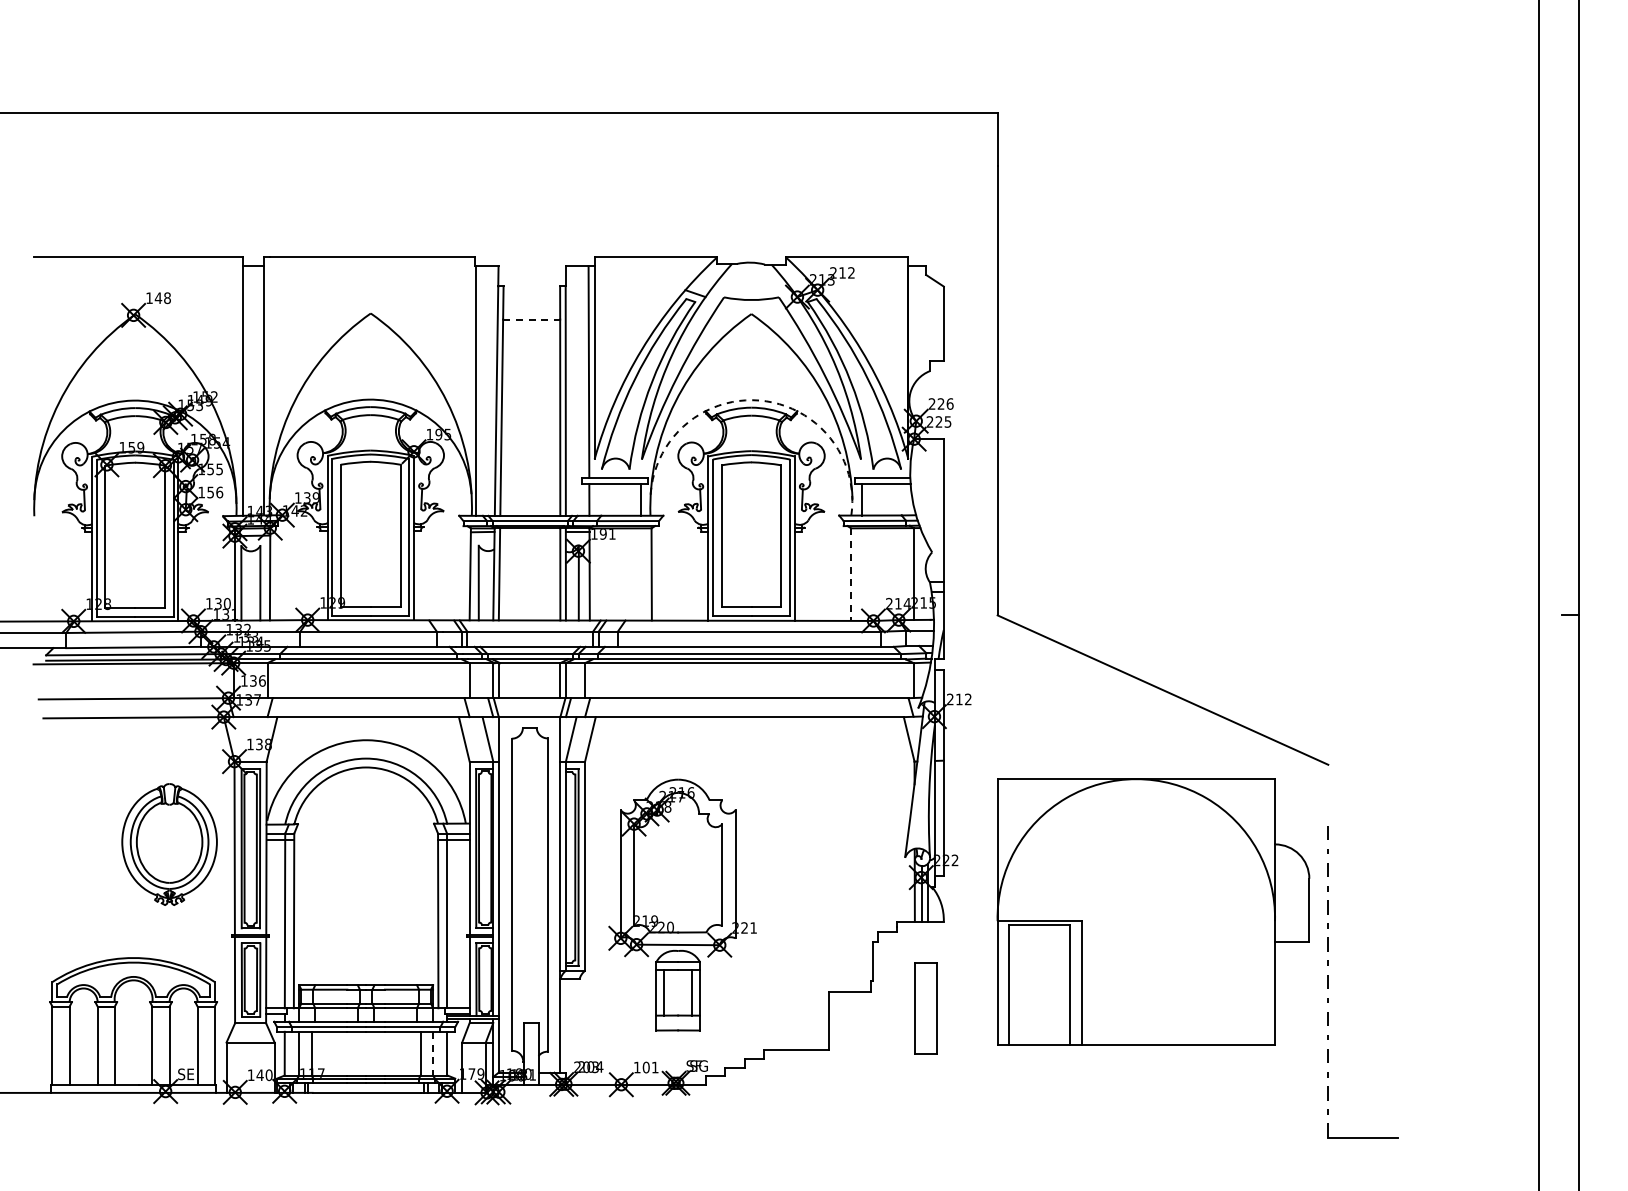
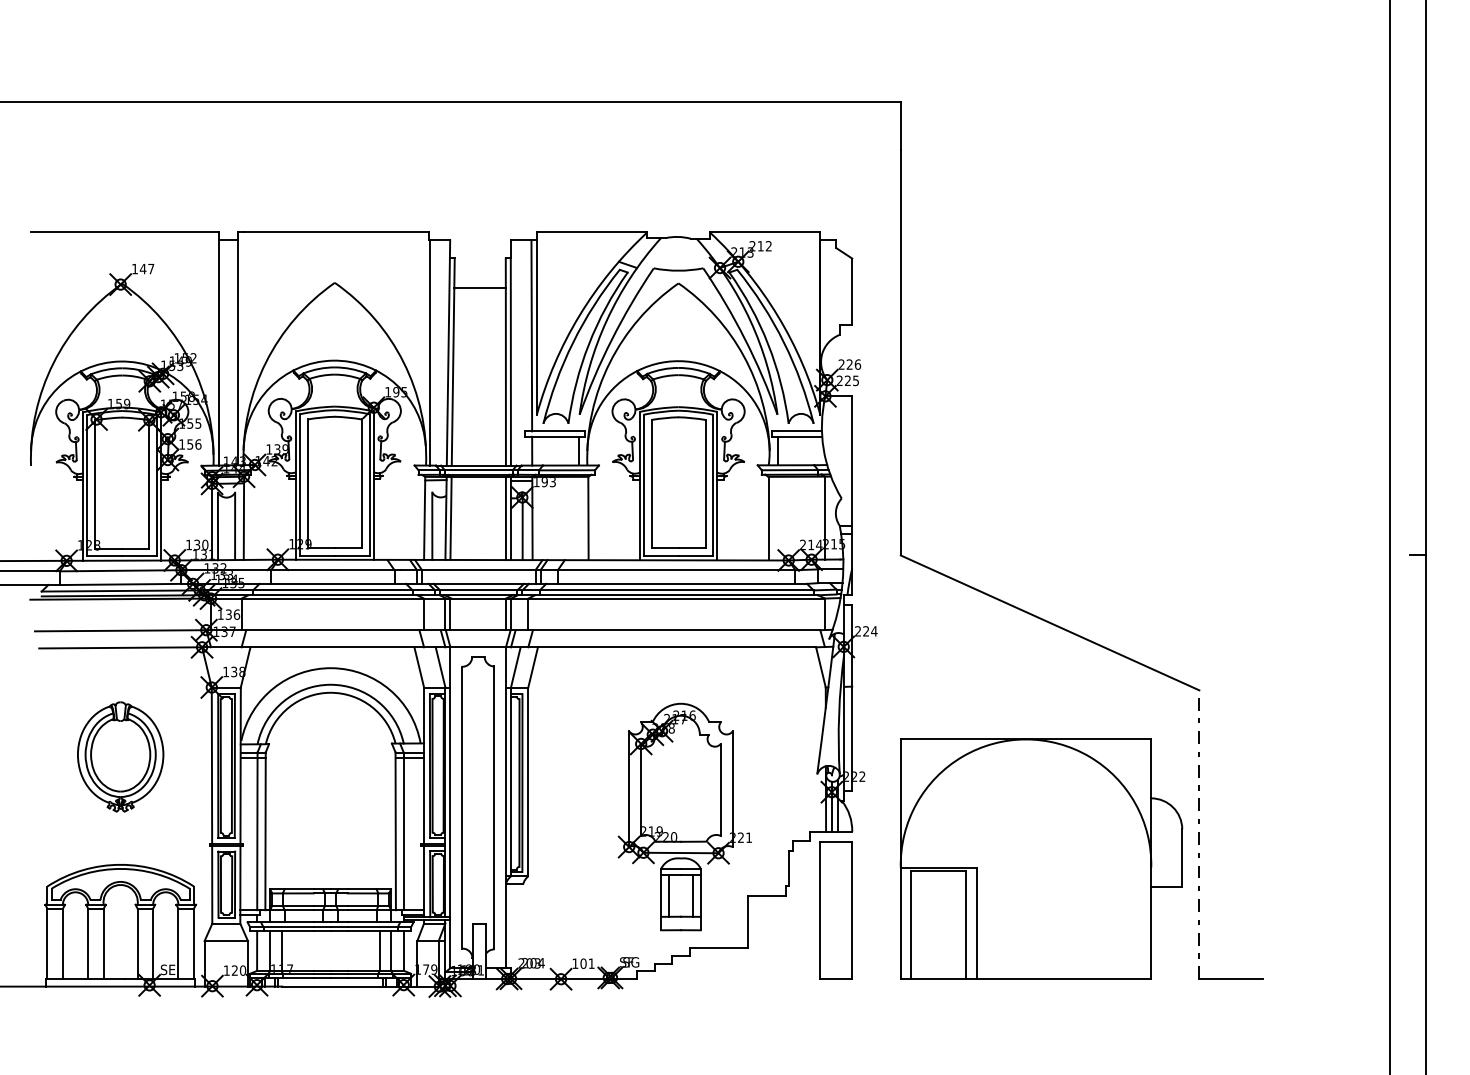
text: (167, 298) -> (151, 269), 148 -> 147
line: (531, 319) -> (479, 288), dashed -> solid
arc: (759, 400) -> (685, 361), dashed -> solid
text: (612, 534) -> (553, 482), 191 -> 193
line: (851, 575) -> (768, 519), dashed -> solid
text: (963, 699) -> (869, 631), 212 -> 224
part: (169, 844) -> (120, 756), moved
part: (682, 904) -> (684, 816), moved
part: (1153, 911) -> (1041, 858), moved
part: (1328, 982) -> (1199, 839), moved
part: (925, 1008) -> (835, 910), size x1.67
line: (433, 1053) -> (391, 951), dashed -> solid
text: (259, 1074) -> (234, 969), 140 -> 120

